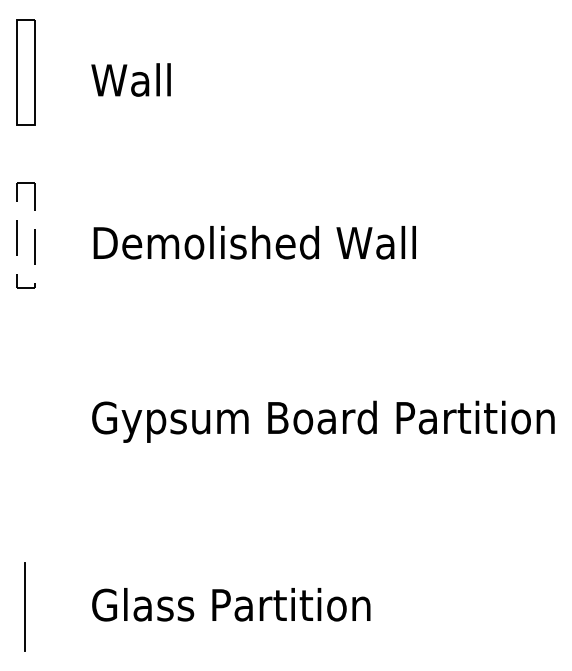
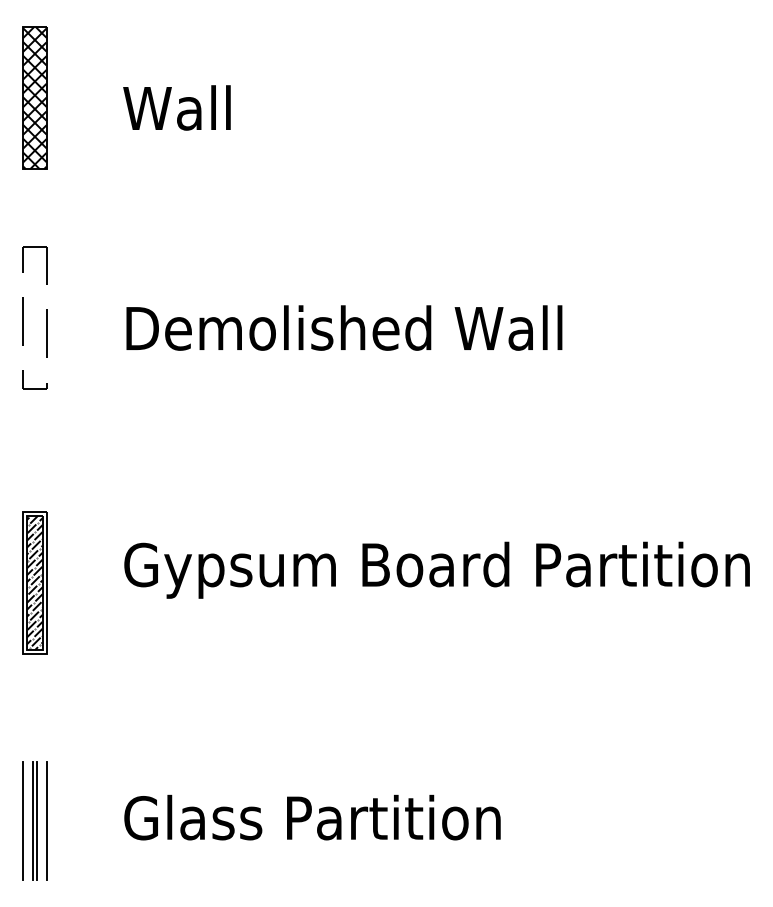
hatch: (25, 73) -> (34, 98), added
part: (25, 430) -> (34, 582), added
line: (17, 606) -> (23, 820), added
line: (27, 606) -> (36, 820), added
line: (34, 606) -> (46, 820), added

